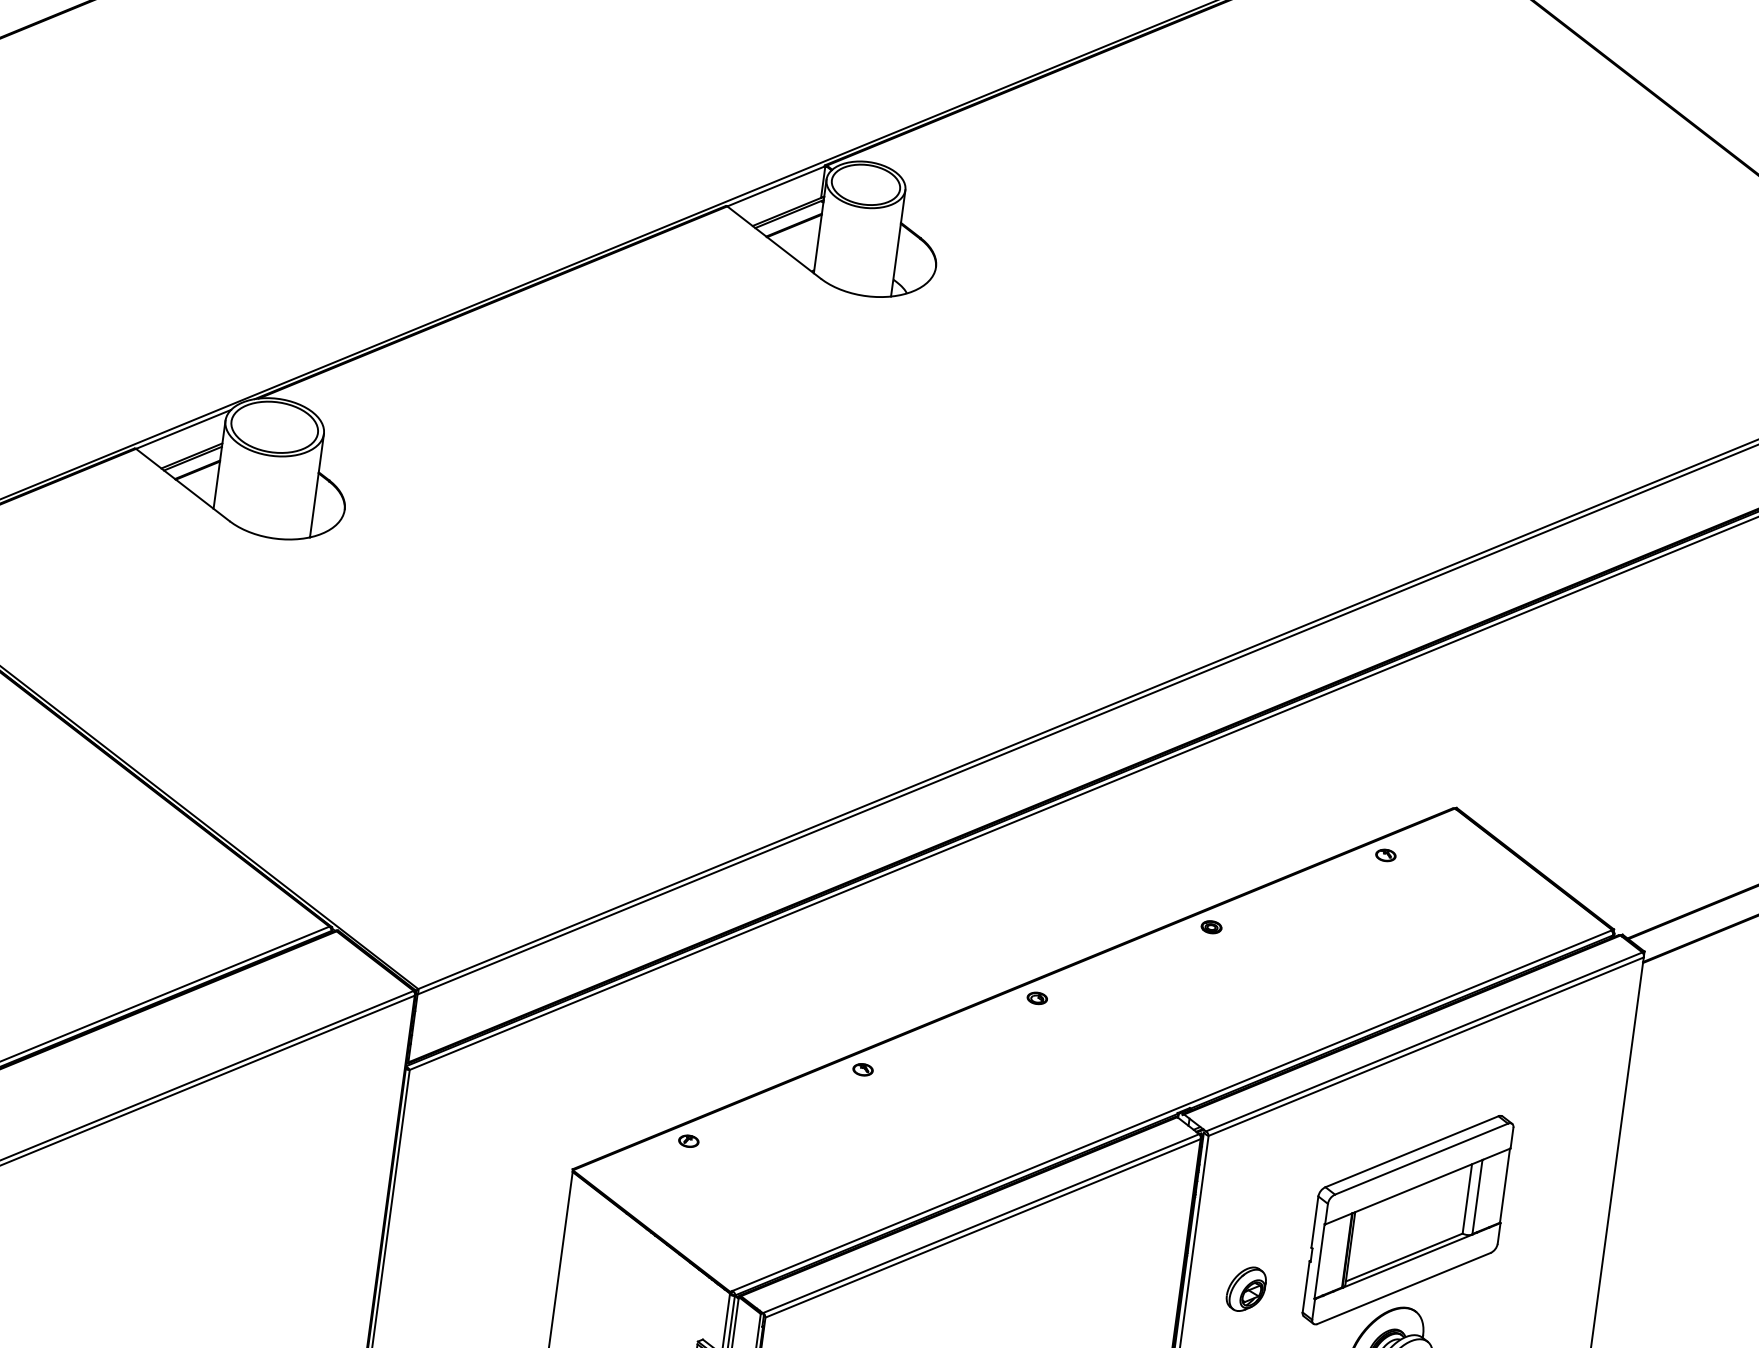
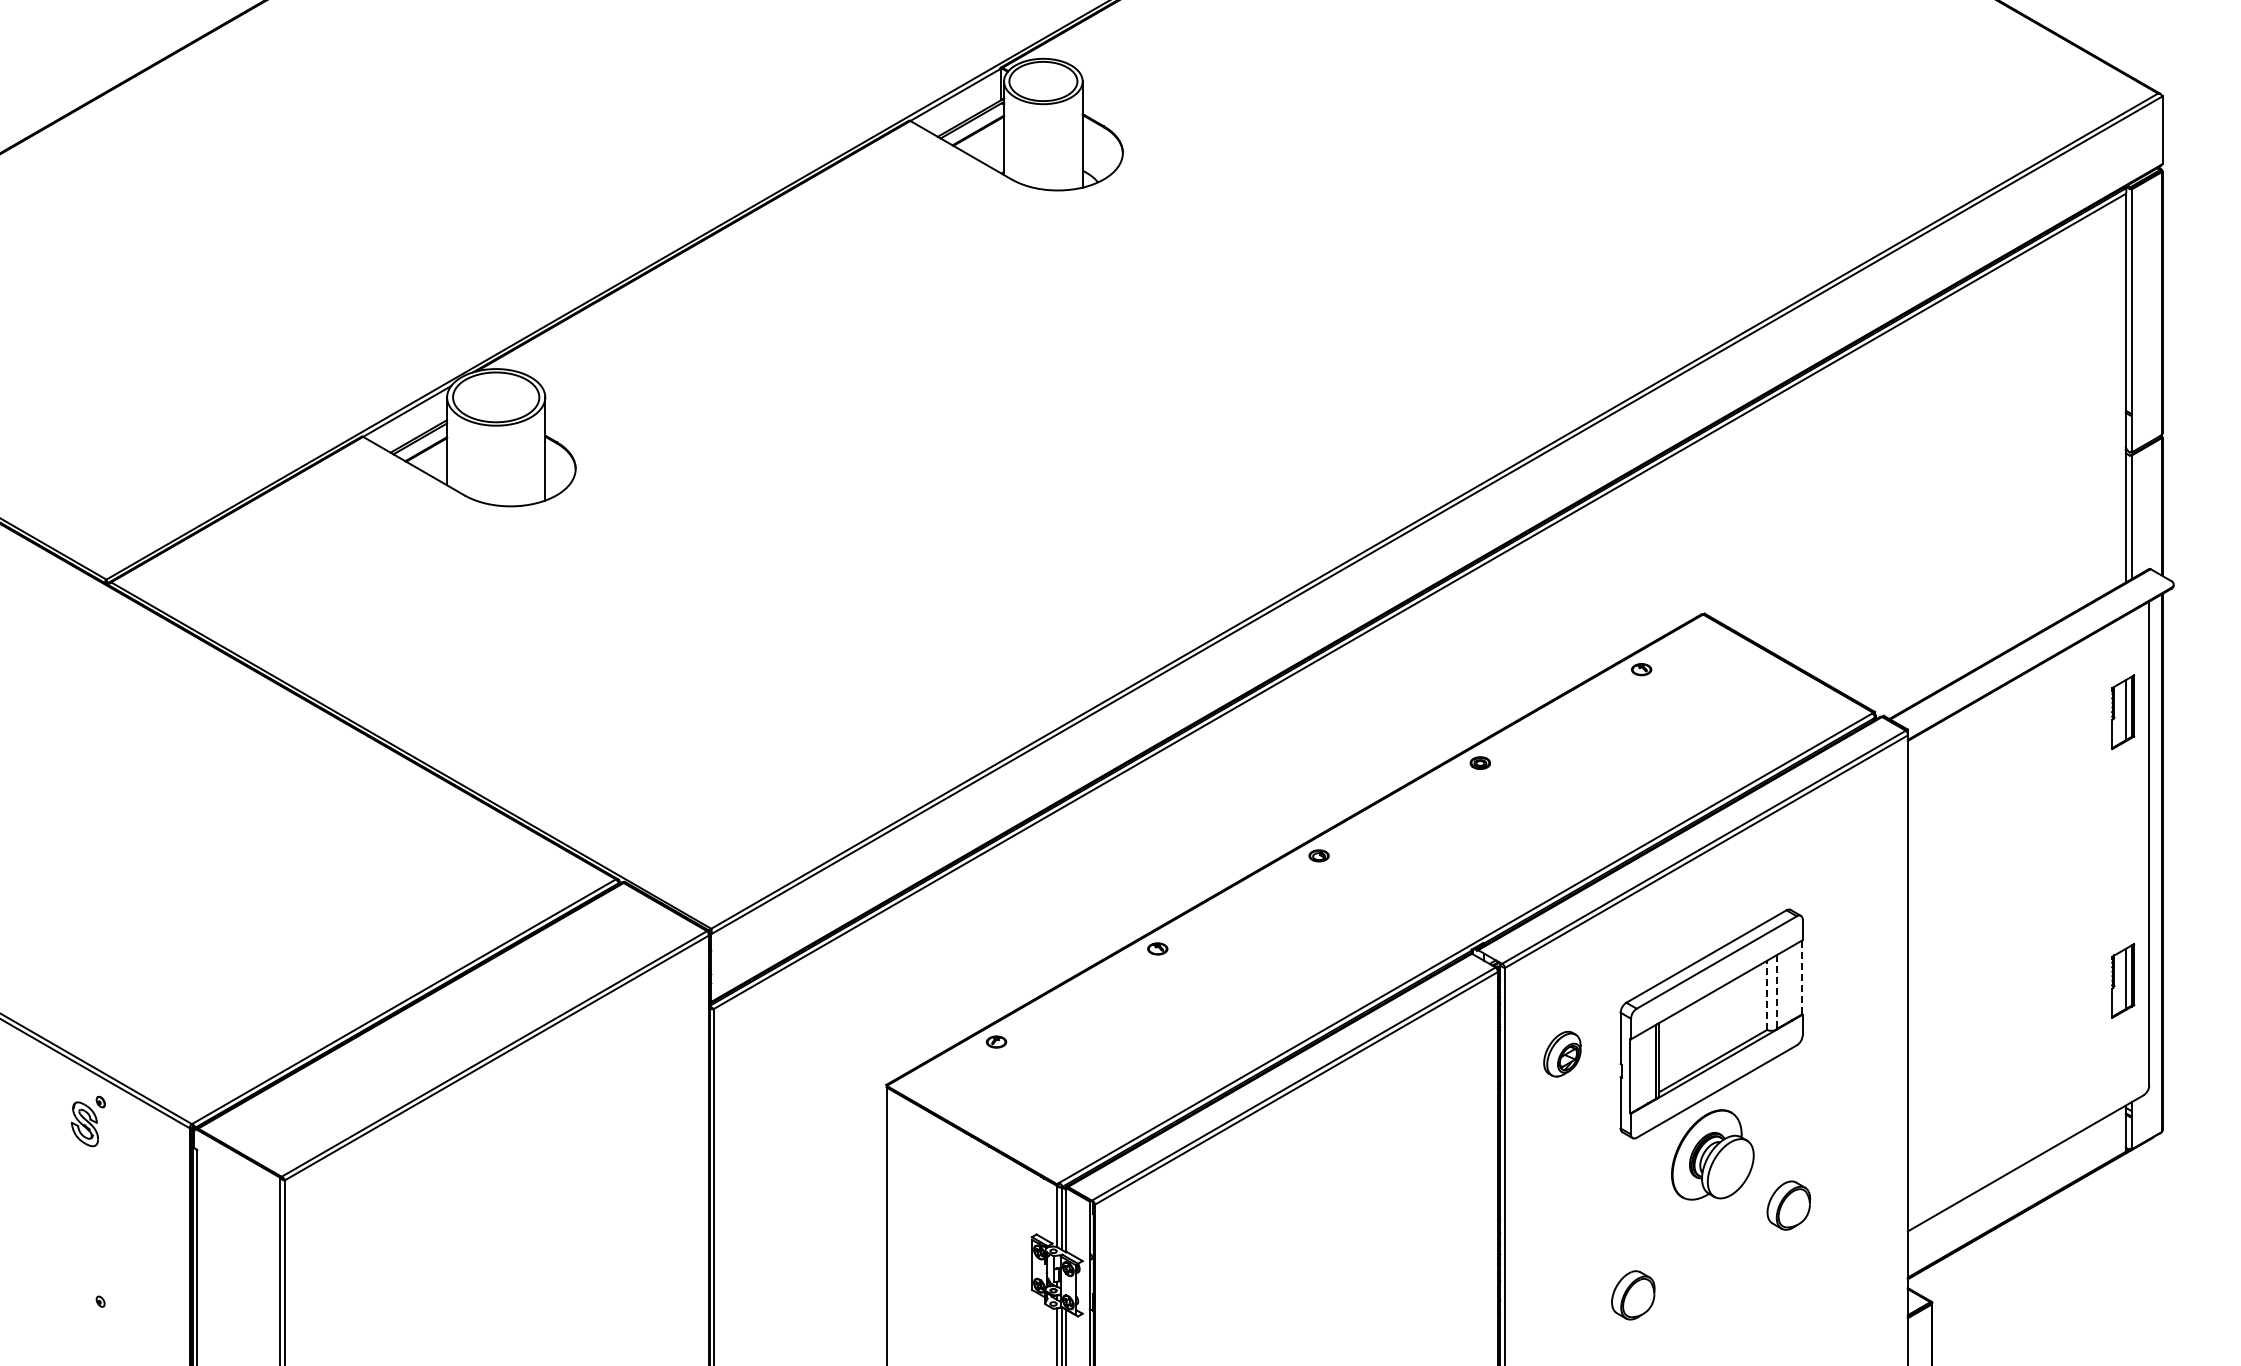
line: (1505, 1185) -> (1802, 977), solid -> dashed
line: (1477, 1197) -> (1776, 992), solid -> dashed
line: (1466, 1198) -> (1766, 995), solid -> dashed
part: (1246, 1288) -> (1562, 1053), moved

